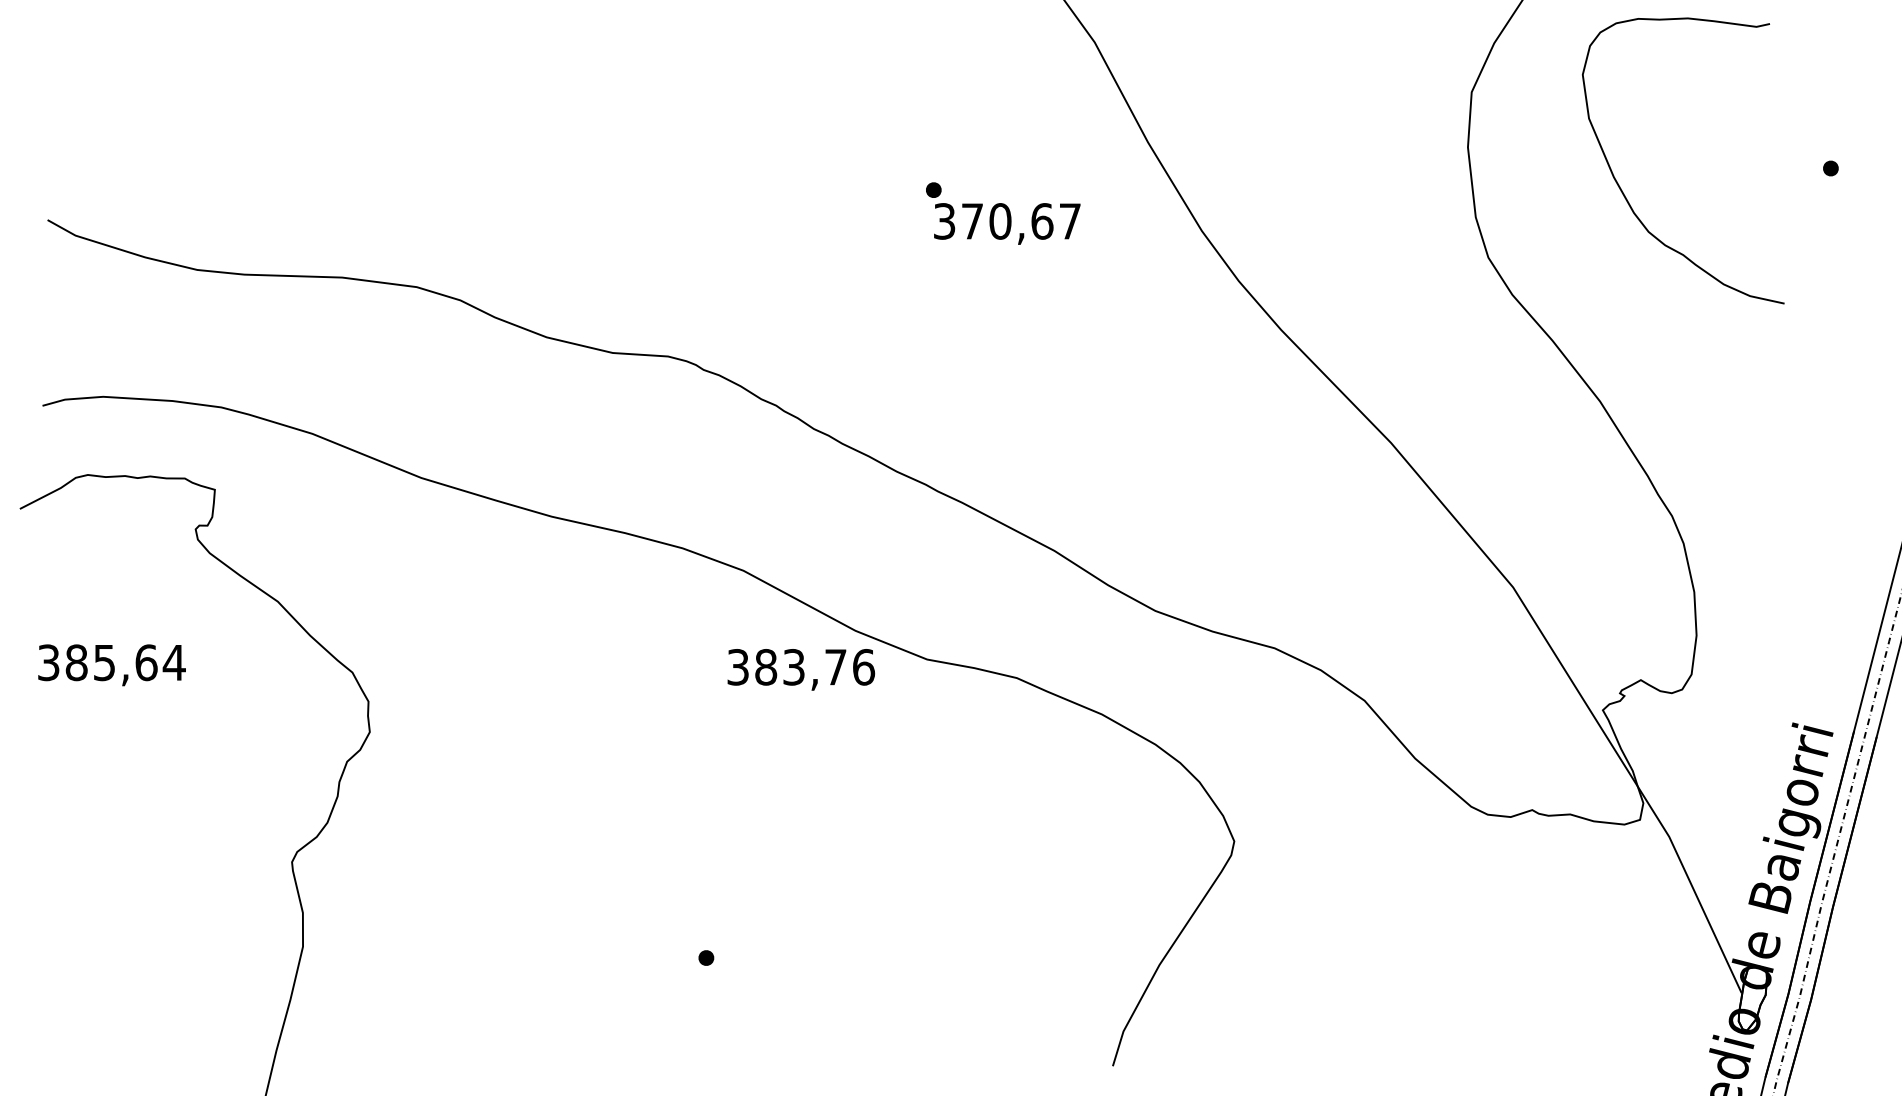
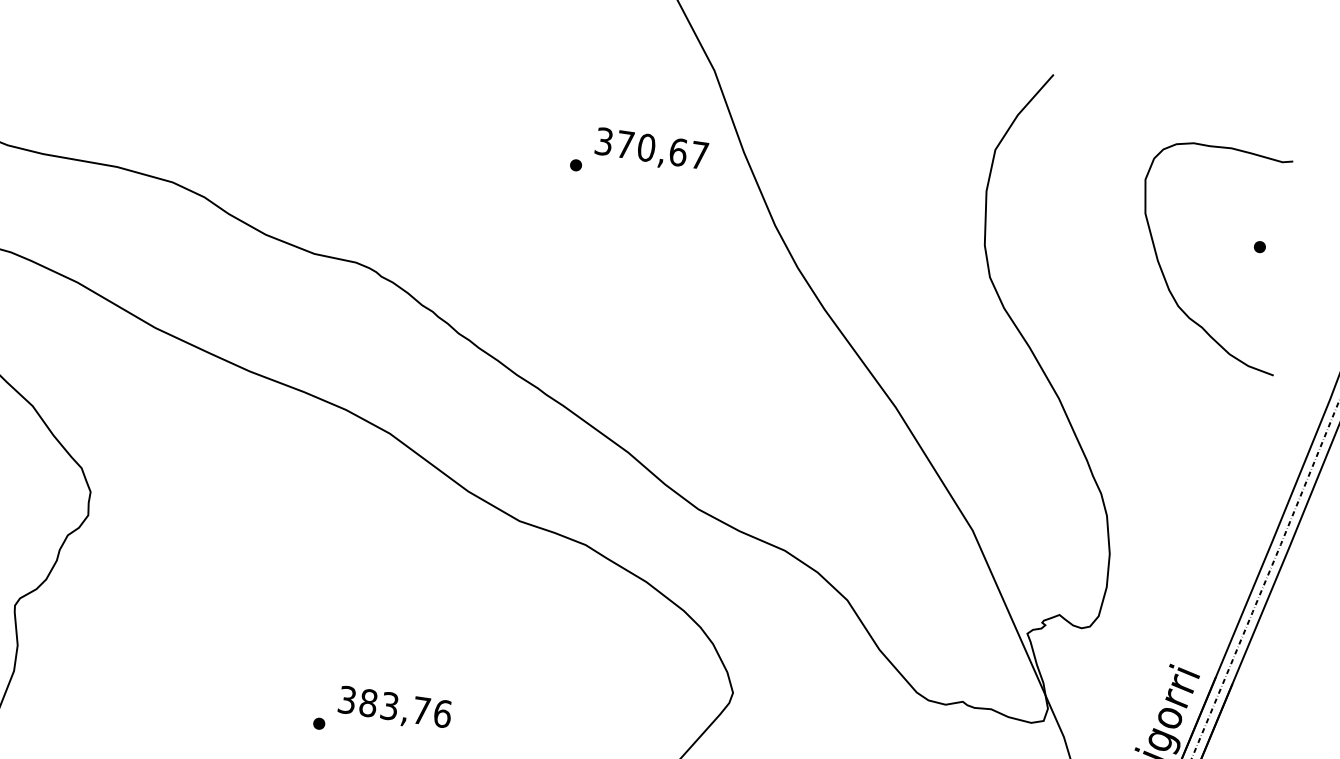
curve: (1624, 193) -> (1164, 274), moved
text: (1007, 223) -> (651, 150), moved
text: (801, 669) -> (395, 708), moved

